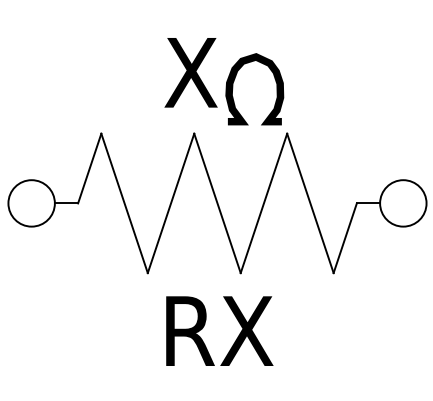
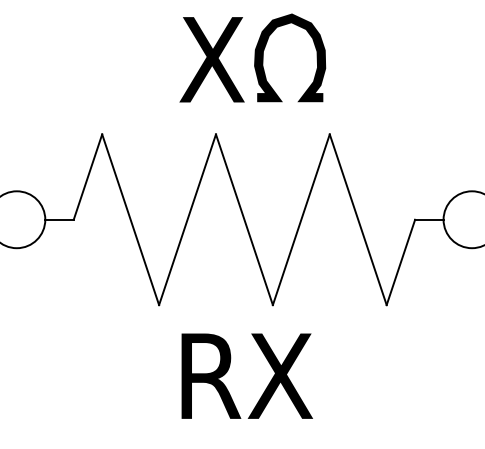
curve: (233, 88) -> (264, 56), moved

